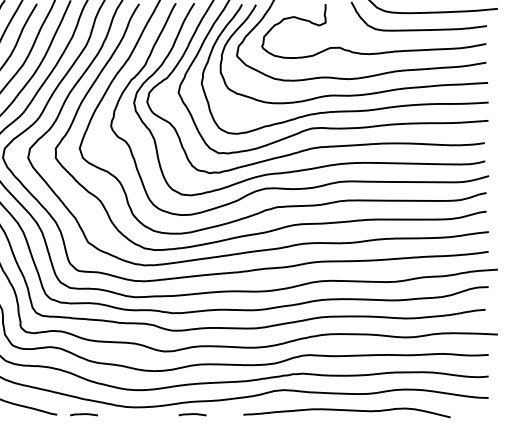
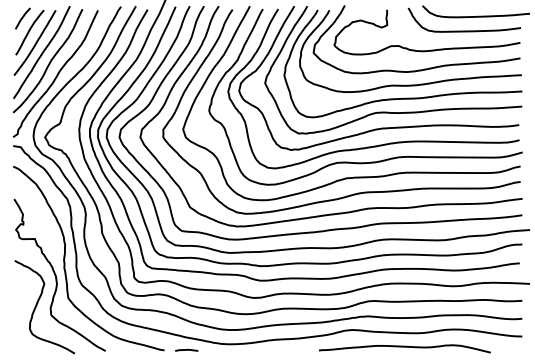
line: (192, 414) -> (276, 350), removed

